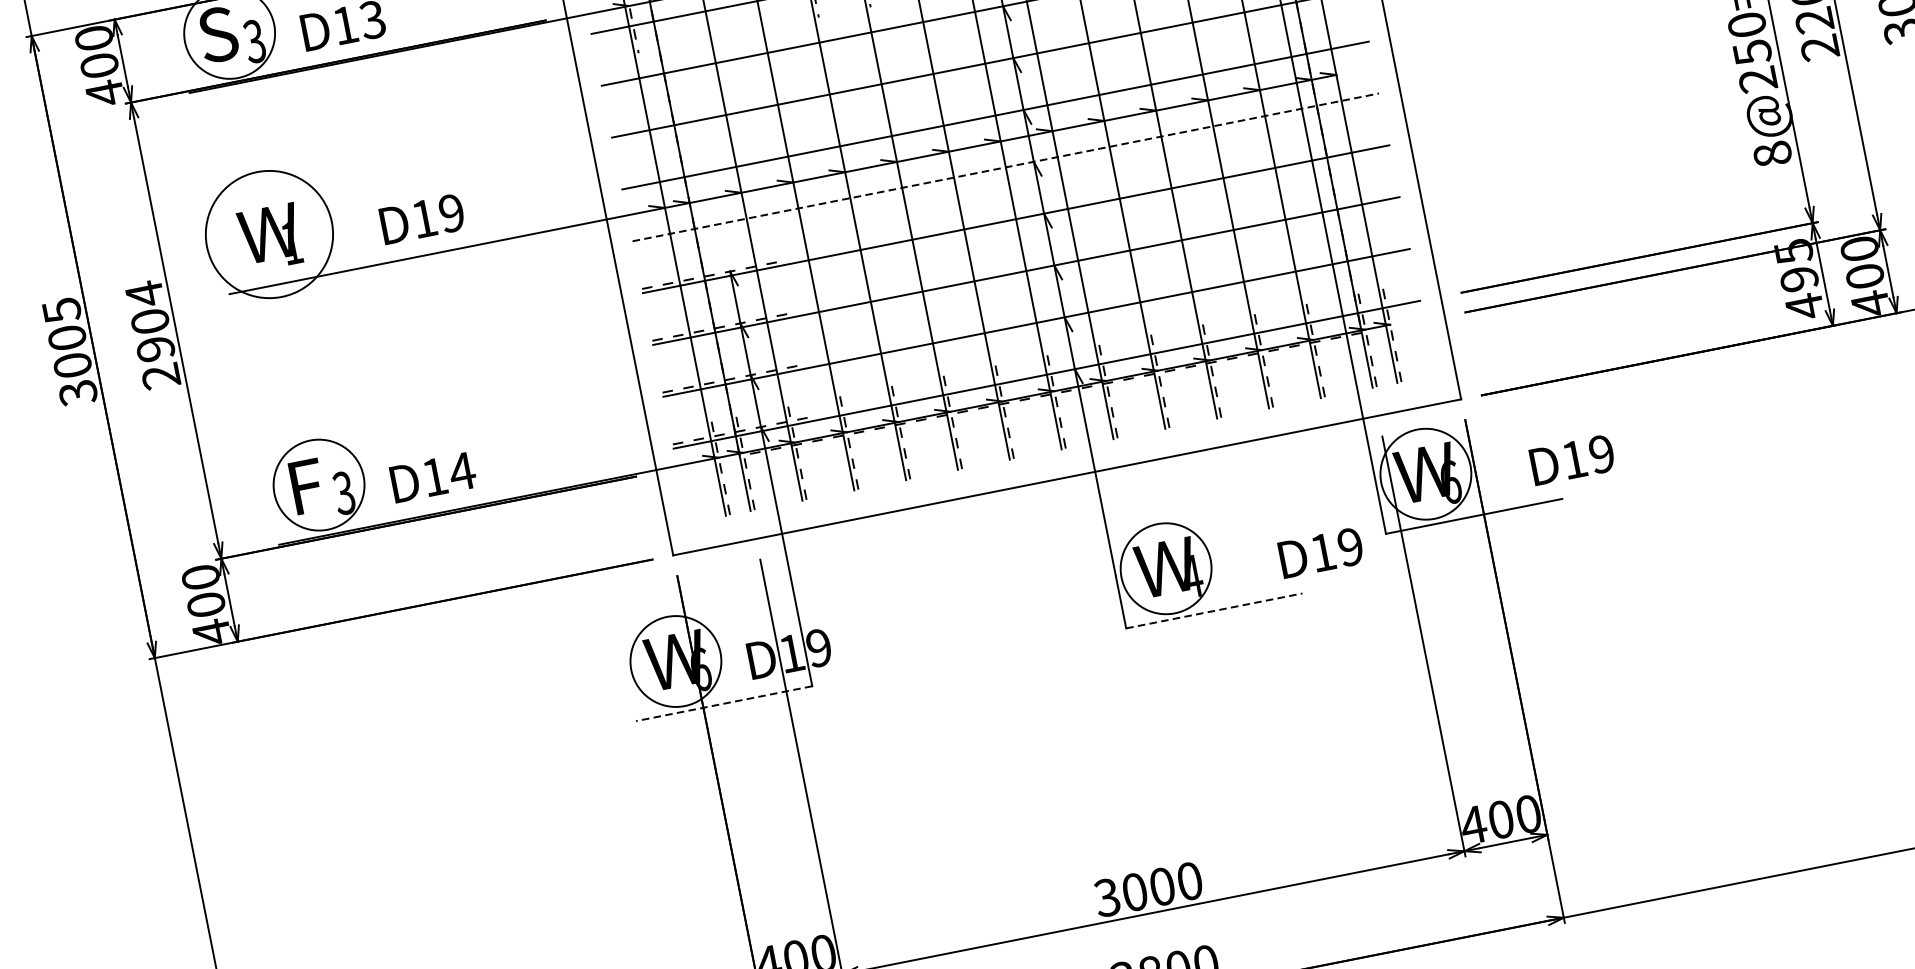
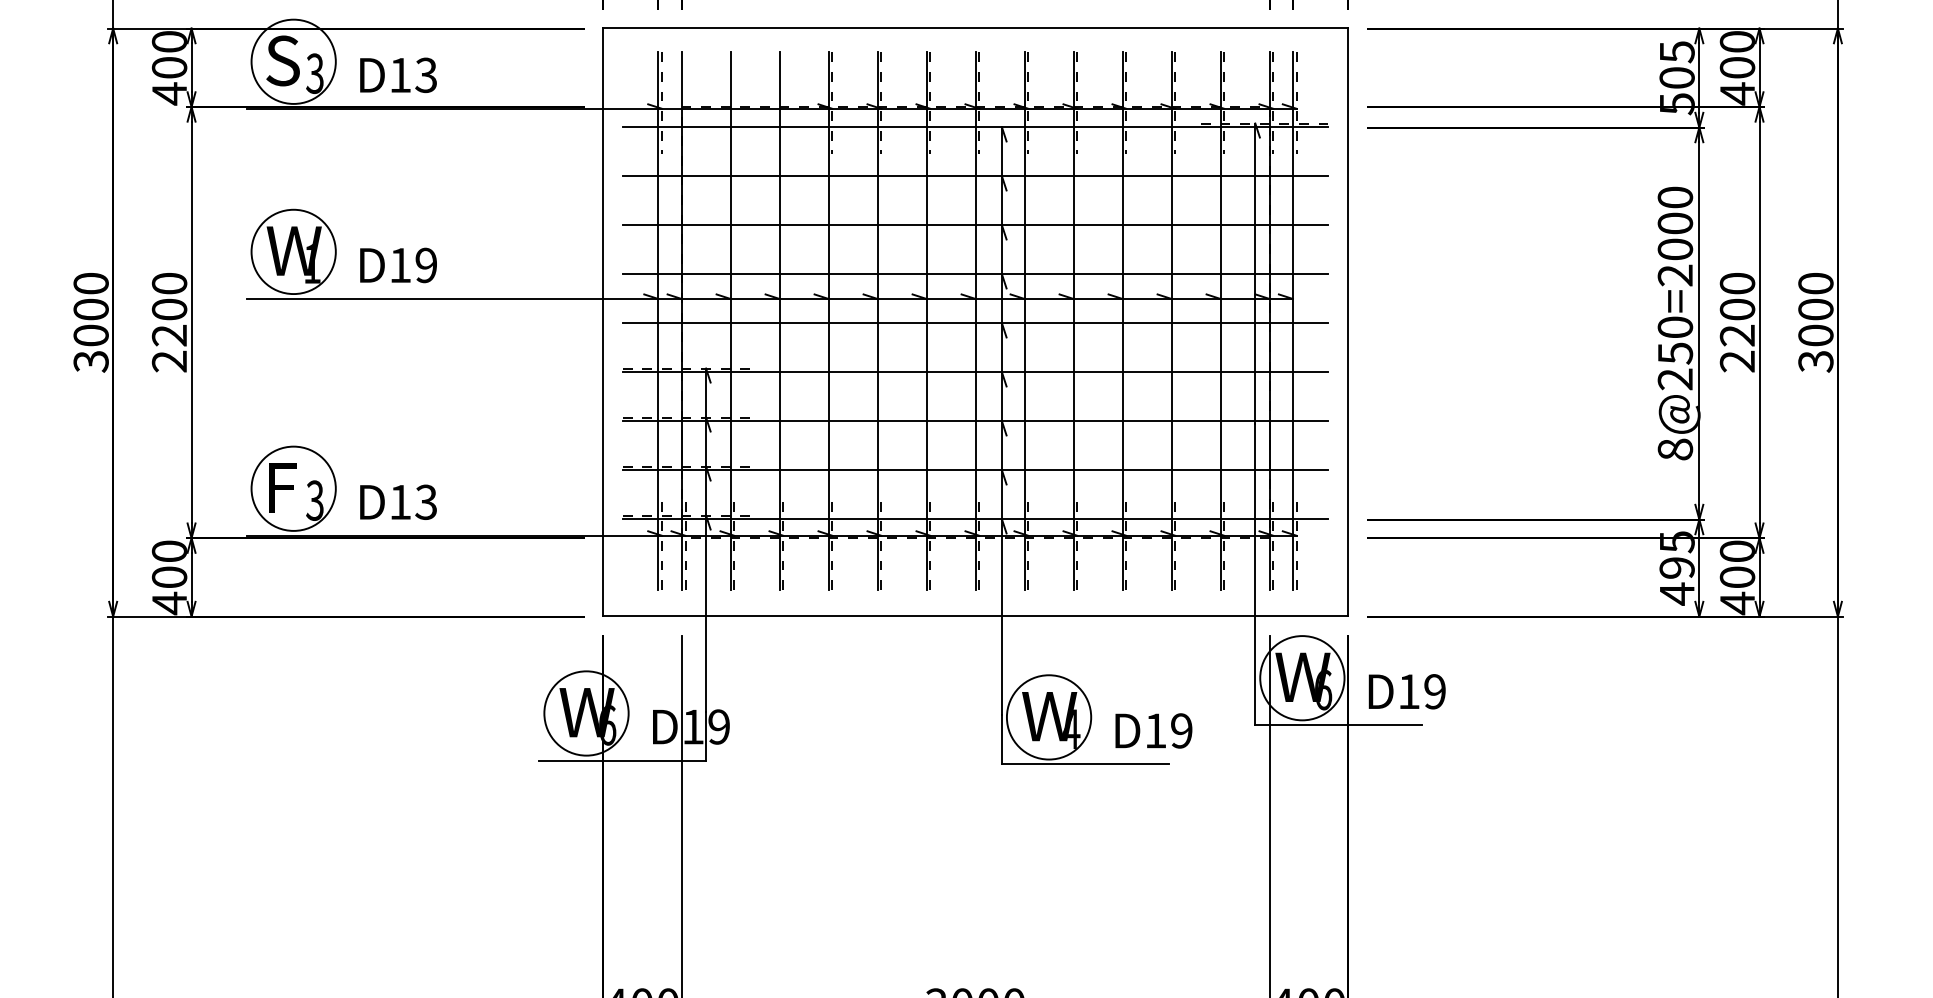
line: (1005, 167) -> (975, 323), dashed -> solid
text: (422, 219) -> (398, 265), moved
circle: (269, 234) -> (293, 251), size x0.71
text: (61, 311) -> (90, 284), 3005 -> 3000
text: (150, 321) -> (169, 309), 2904 -> 2200
text: (1571, 459) -> (1406, 691), moved
text: (462, 470) -> (426, 501), D14 -> D13
text: (1320, 552) -> (1153, 730), moved
line: (1214, 610) -> (1085, 764), dashed -> solid
line: (723, 703) -> (622, 760), dashed -> solid

